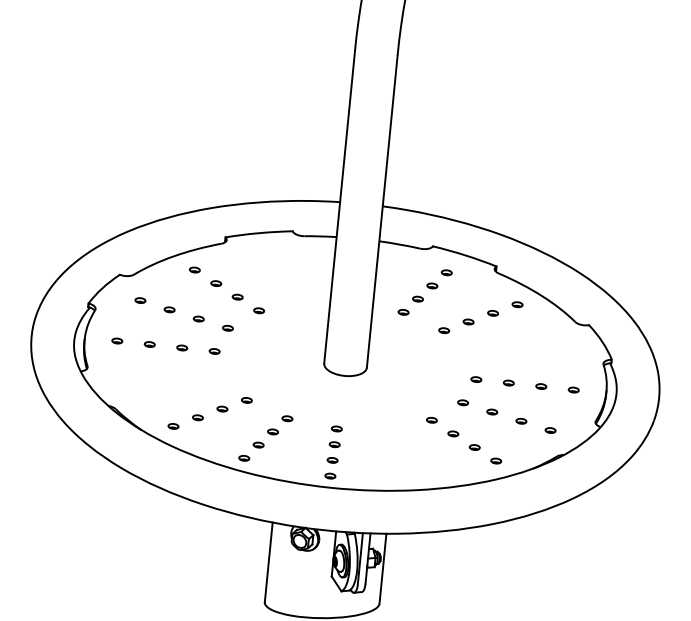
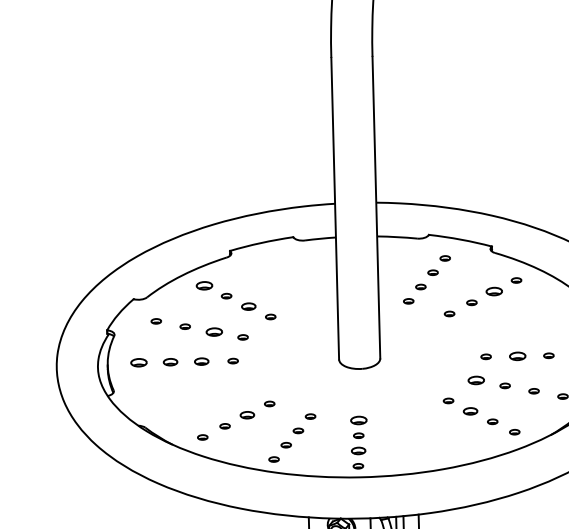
part: (194, 269) -> (204, 285), size x1.6
part: (237, 296) -> (248, 305), size x1.4
part: (492, 313) -> (493, 291), size x1.6
part: (198, 318) -> (213, 331), size x1.6
part: (117, 340) -> (139, 362), size x1.6
part: (149, 344) -> (170, 362), size x1.4
part: (182, 347) -> (201, 361), size x1.4
part: (508, 382) -> (517, 355), size x1.6
part: (462, 402) -> (475, 380), size x1.6
part: (222, 408) -> (247, 414), size x1.4
part: (336, 428) -> (358, 420), size x1.6
part: (453, 433) -> (470, 410), size x1.4
part: (332, 460) -> (358, 451), size x1.4

